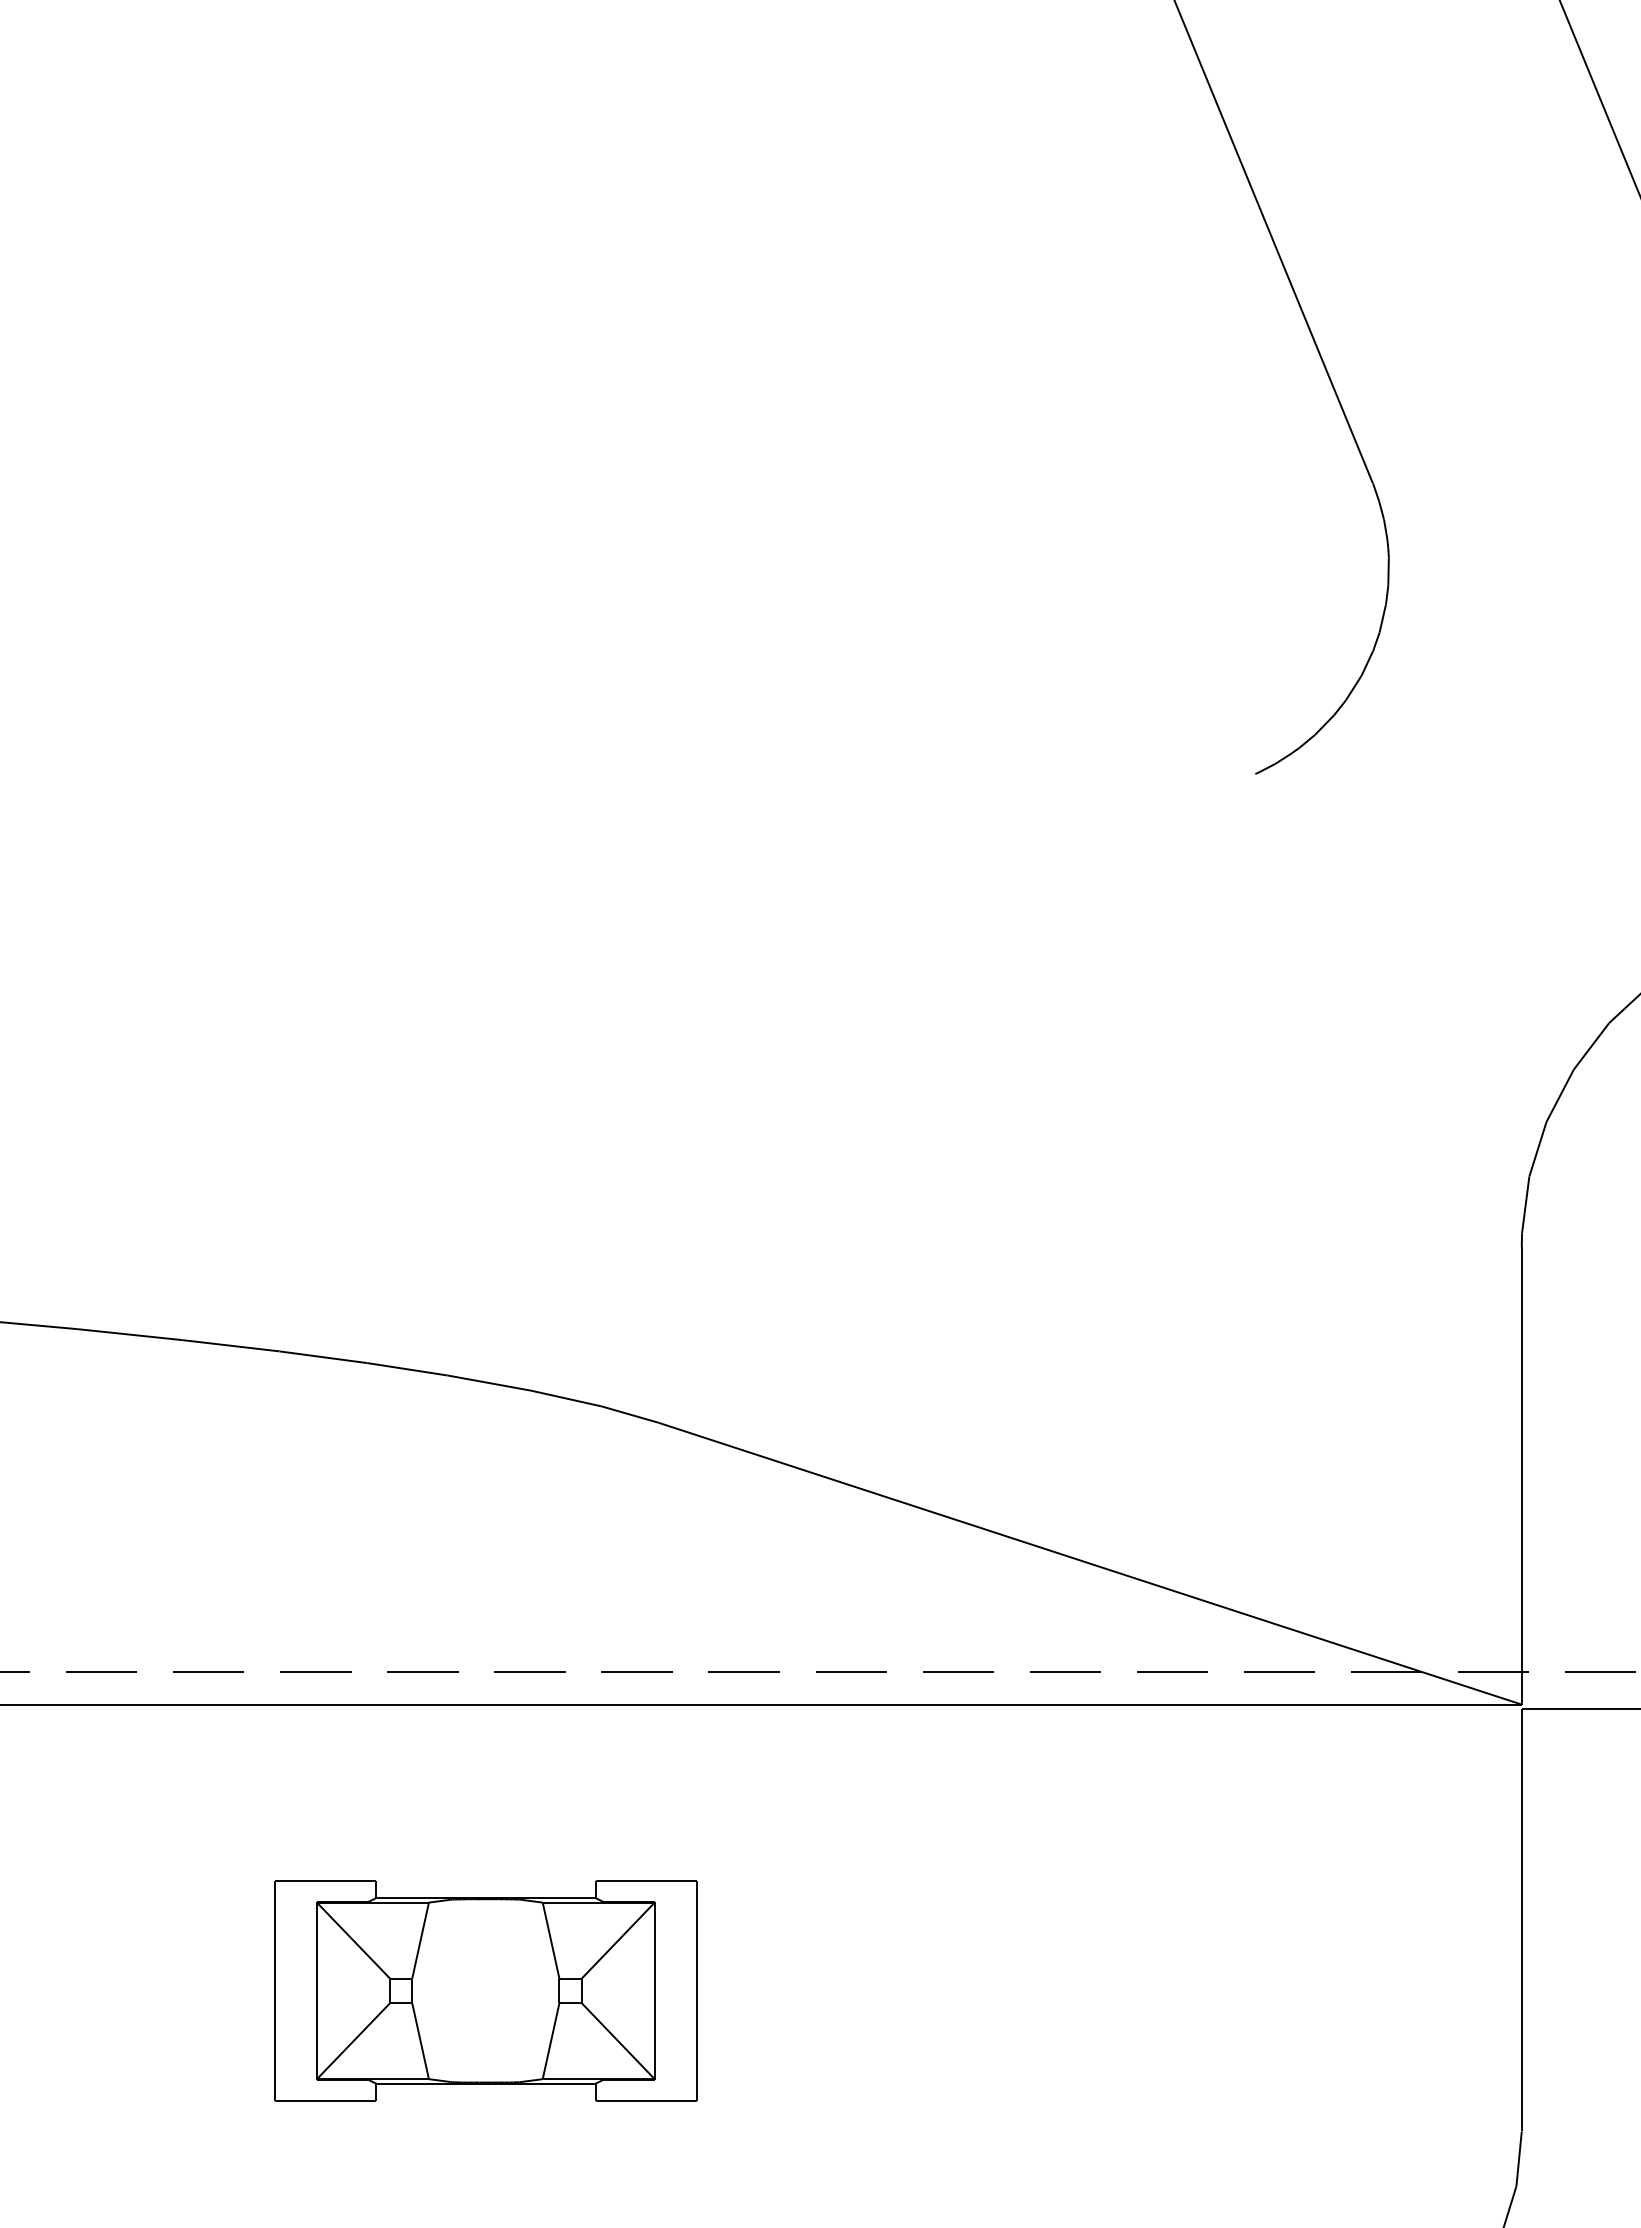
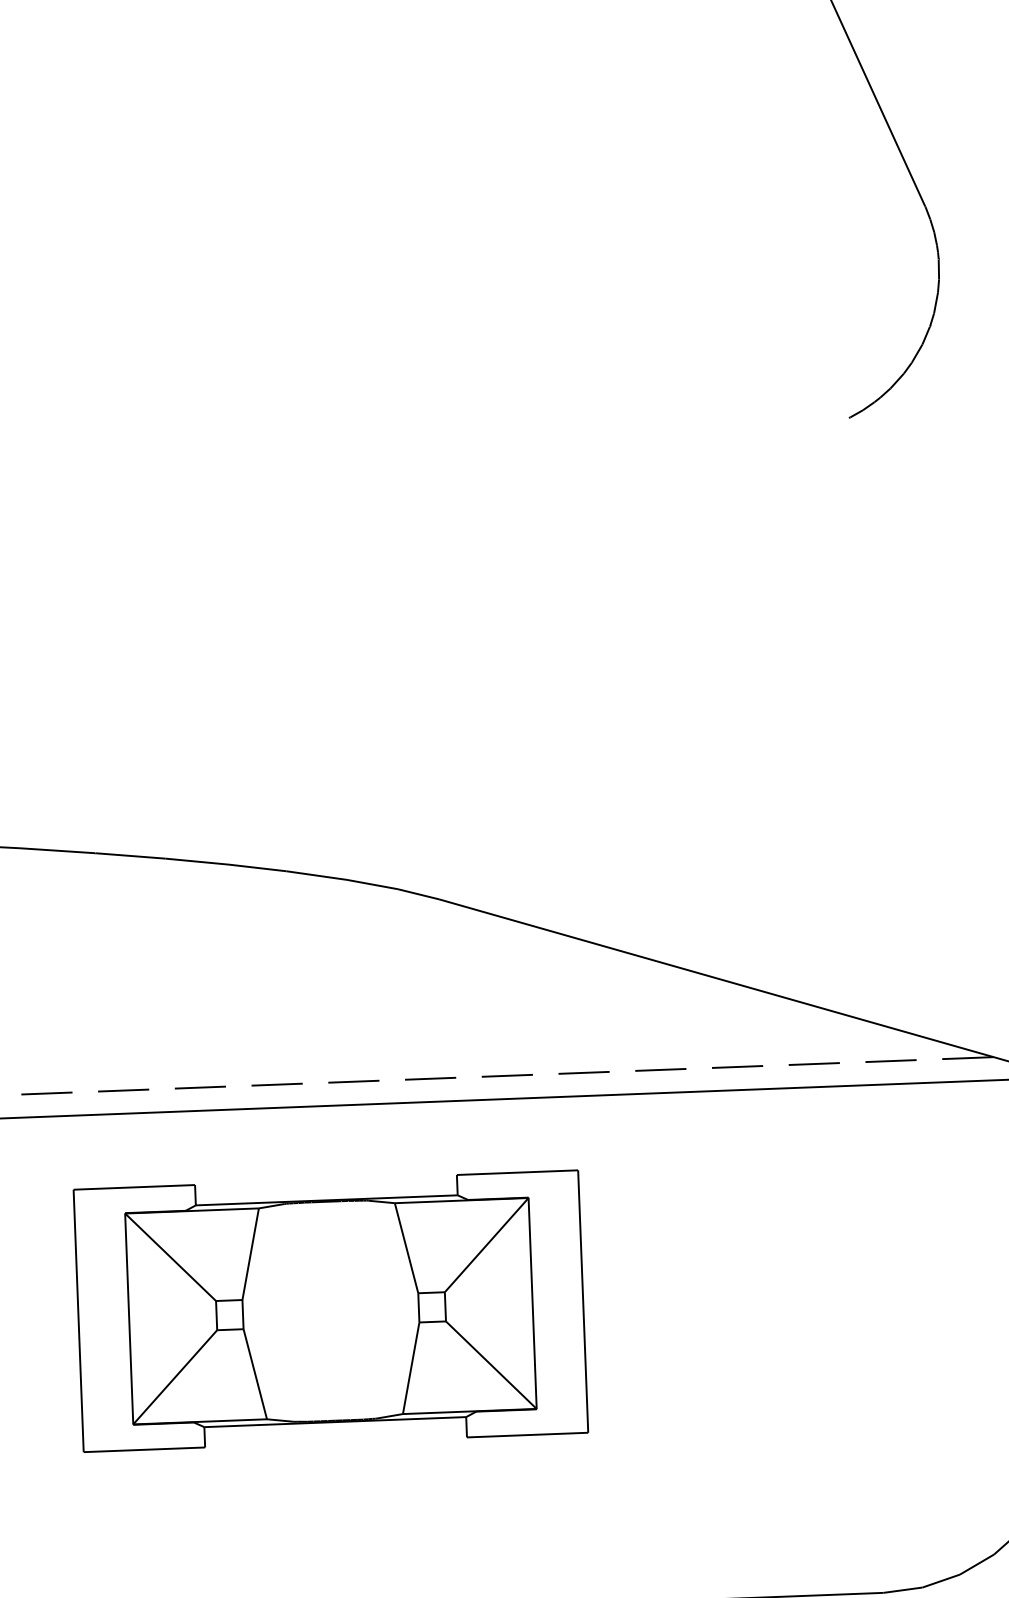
part: (485, 1990) -> (330, 1311), size x1.67

